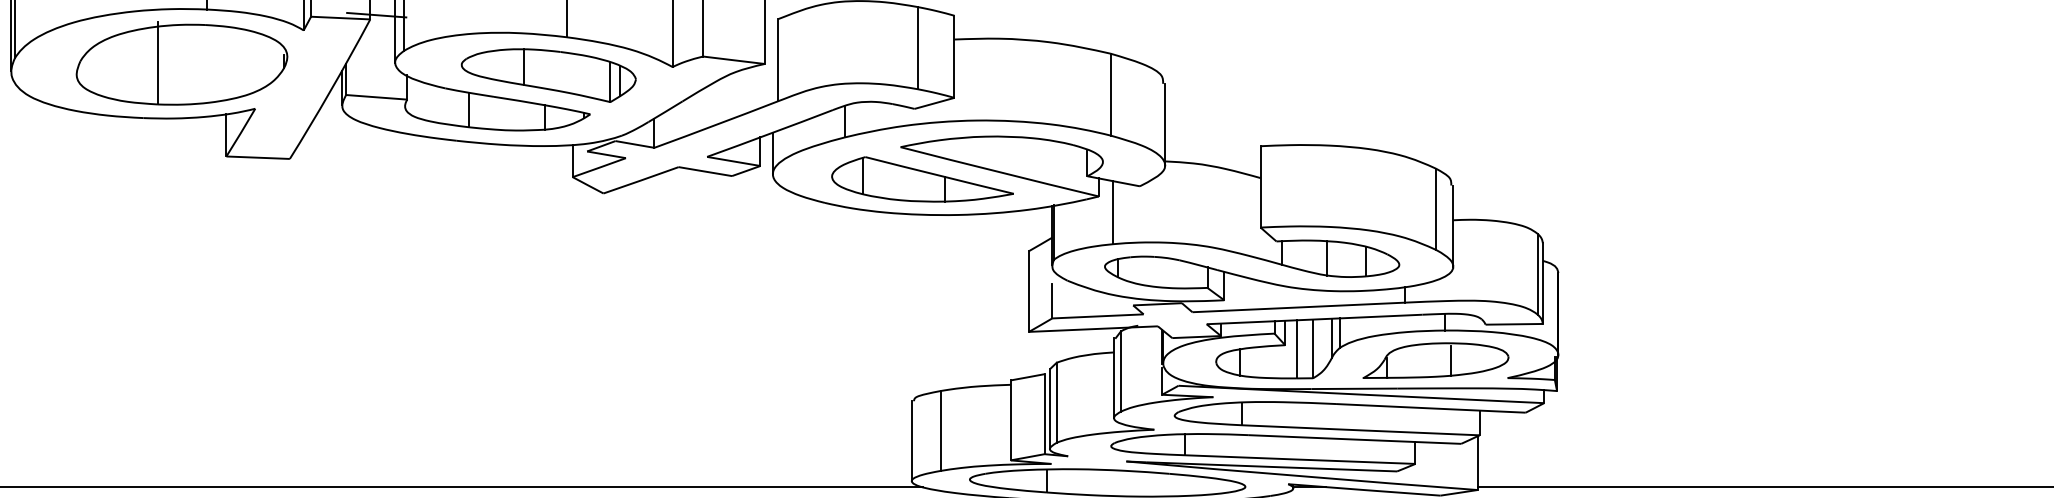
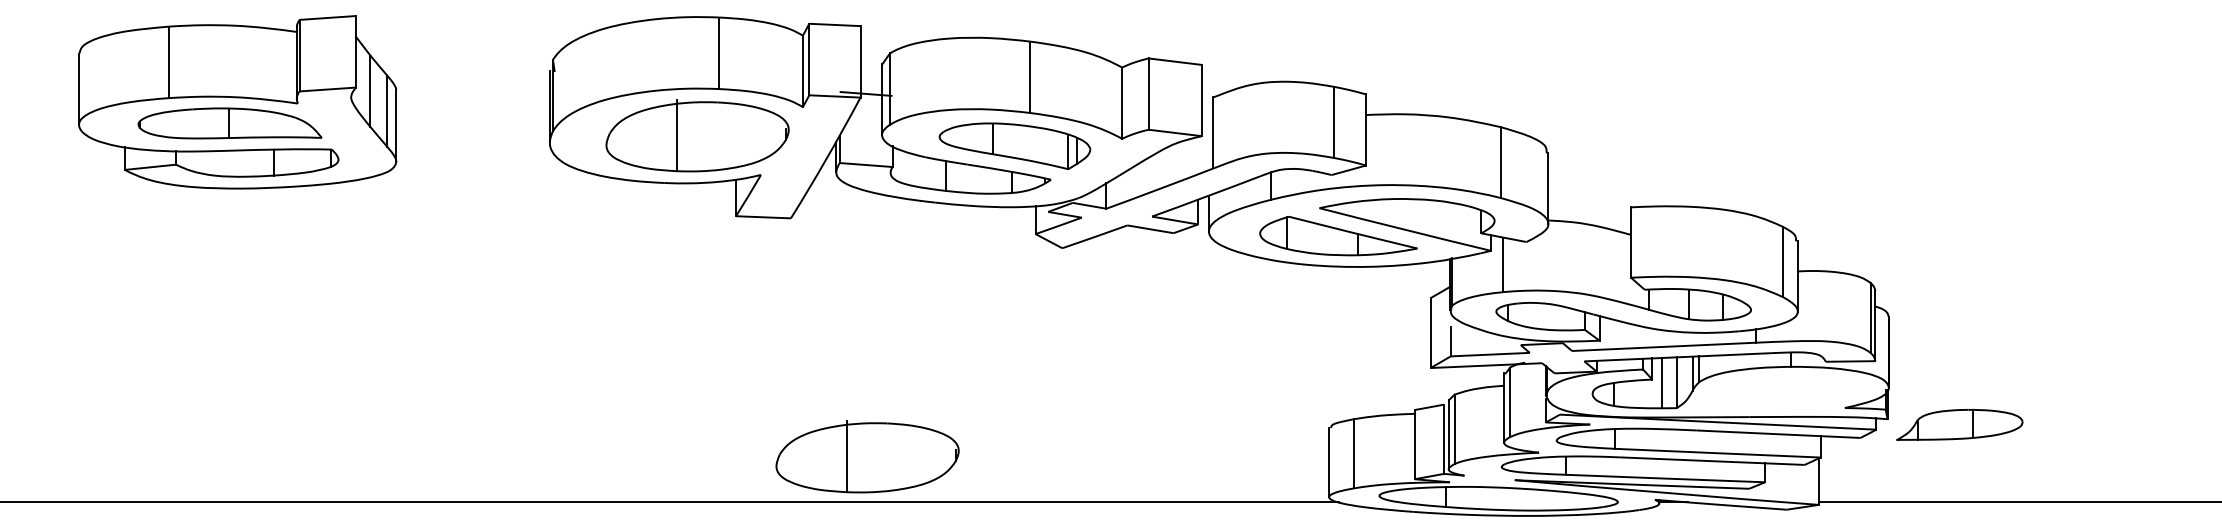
part: (1435, 360) -> (1959, 424), moved
part: (378, 434) -> (867, 456), added

